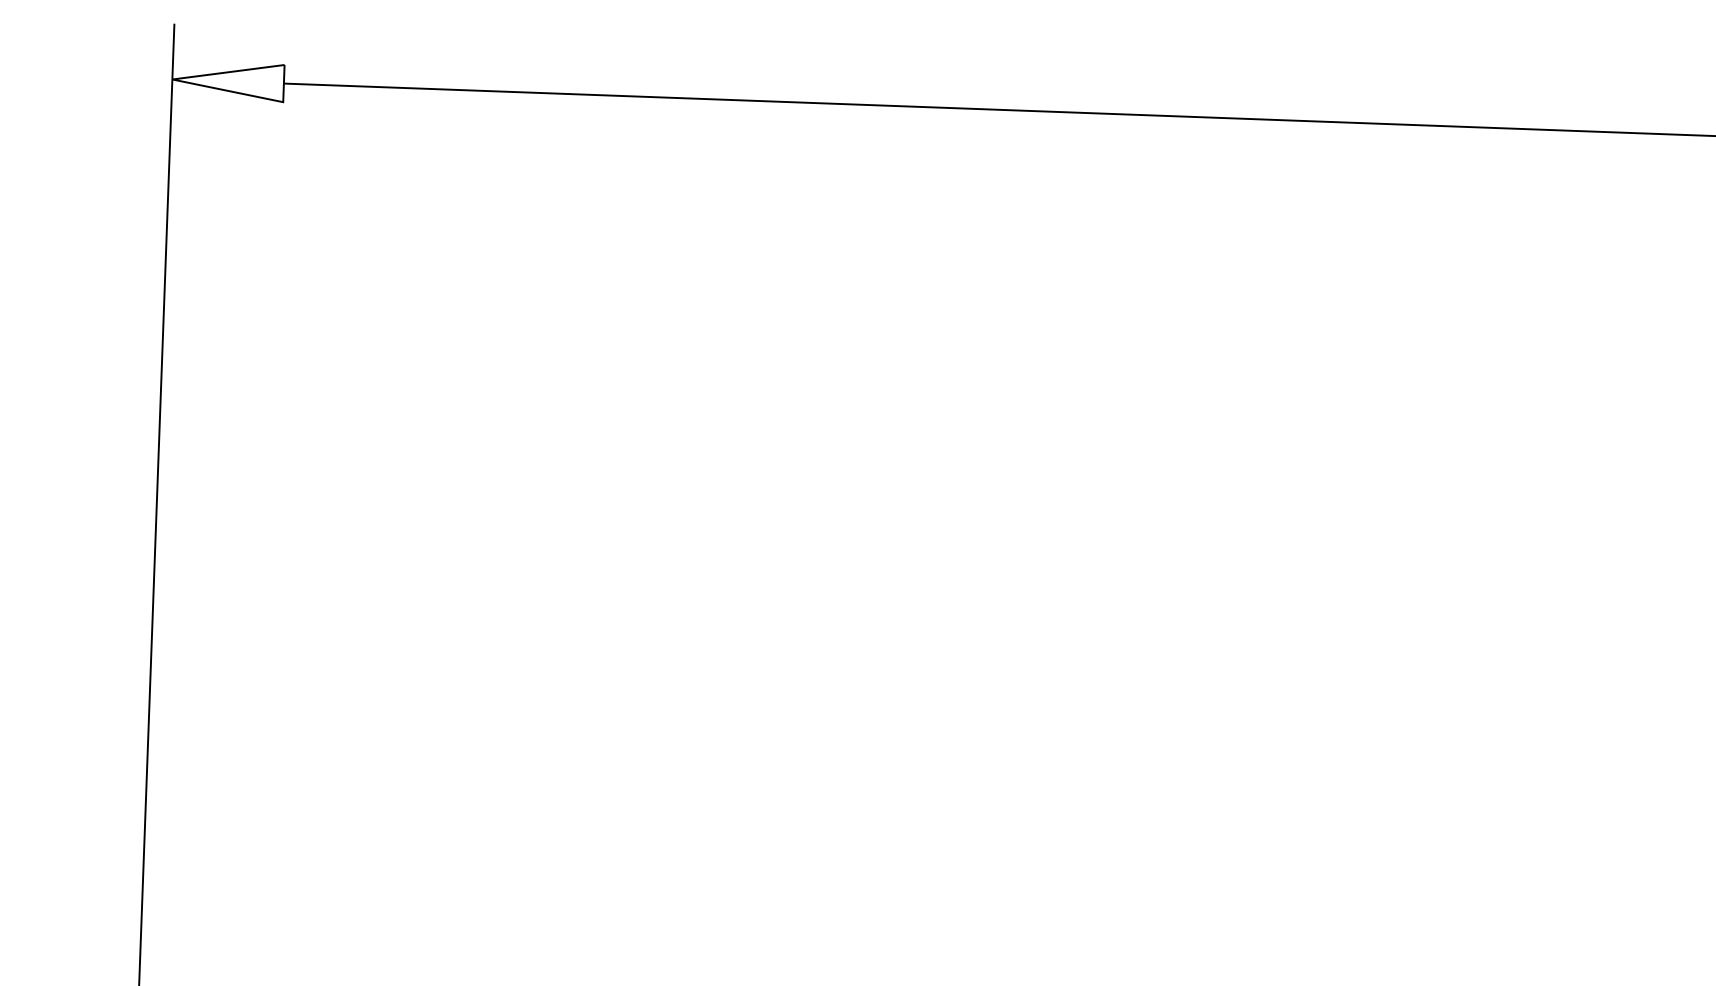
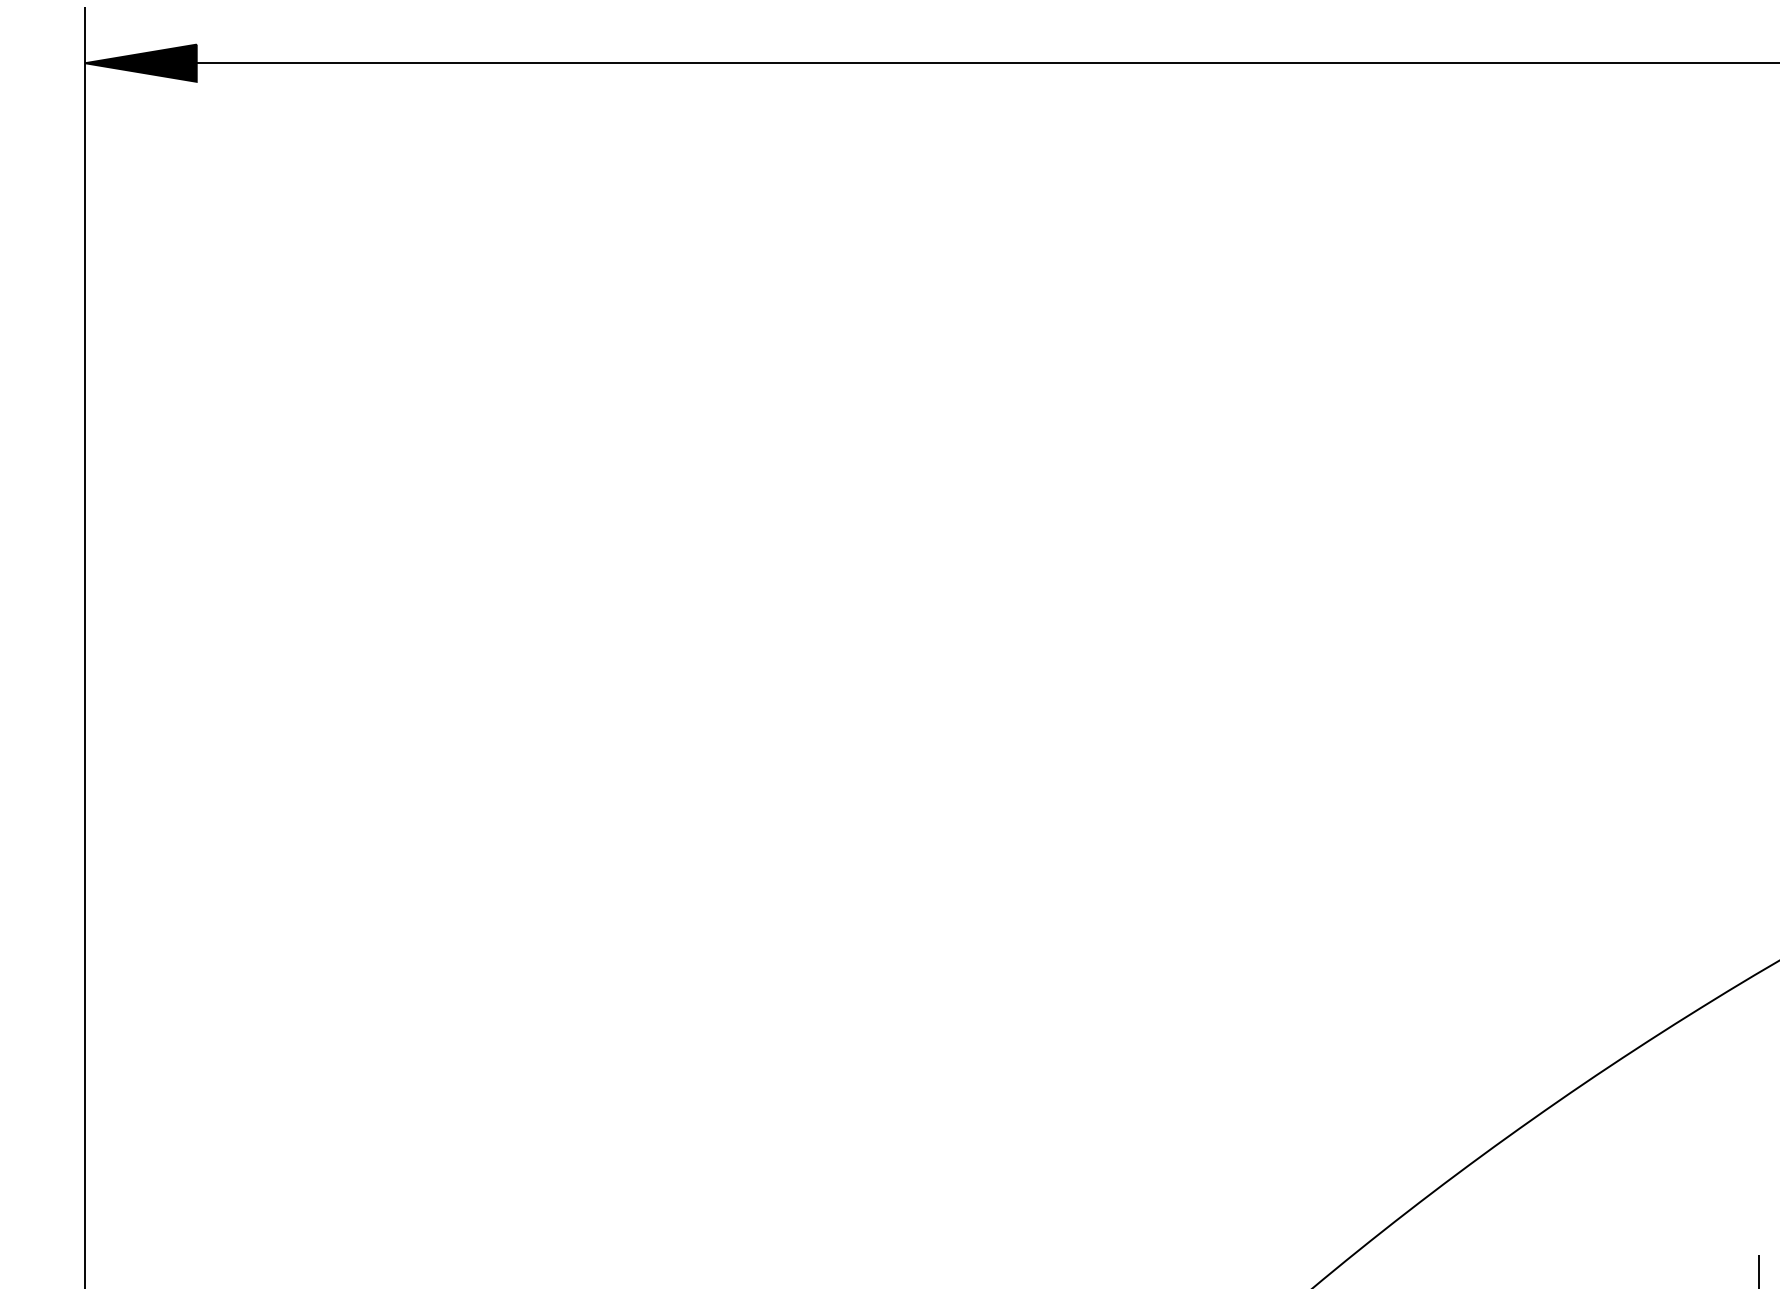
fill: (227, 80) -> (140, 62), added

